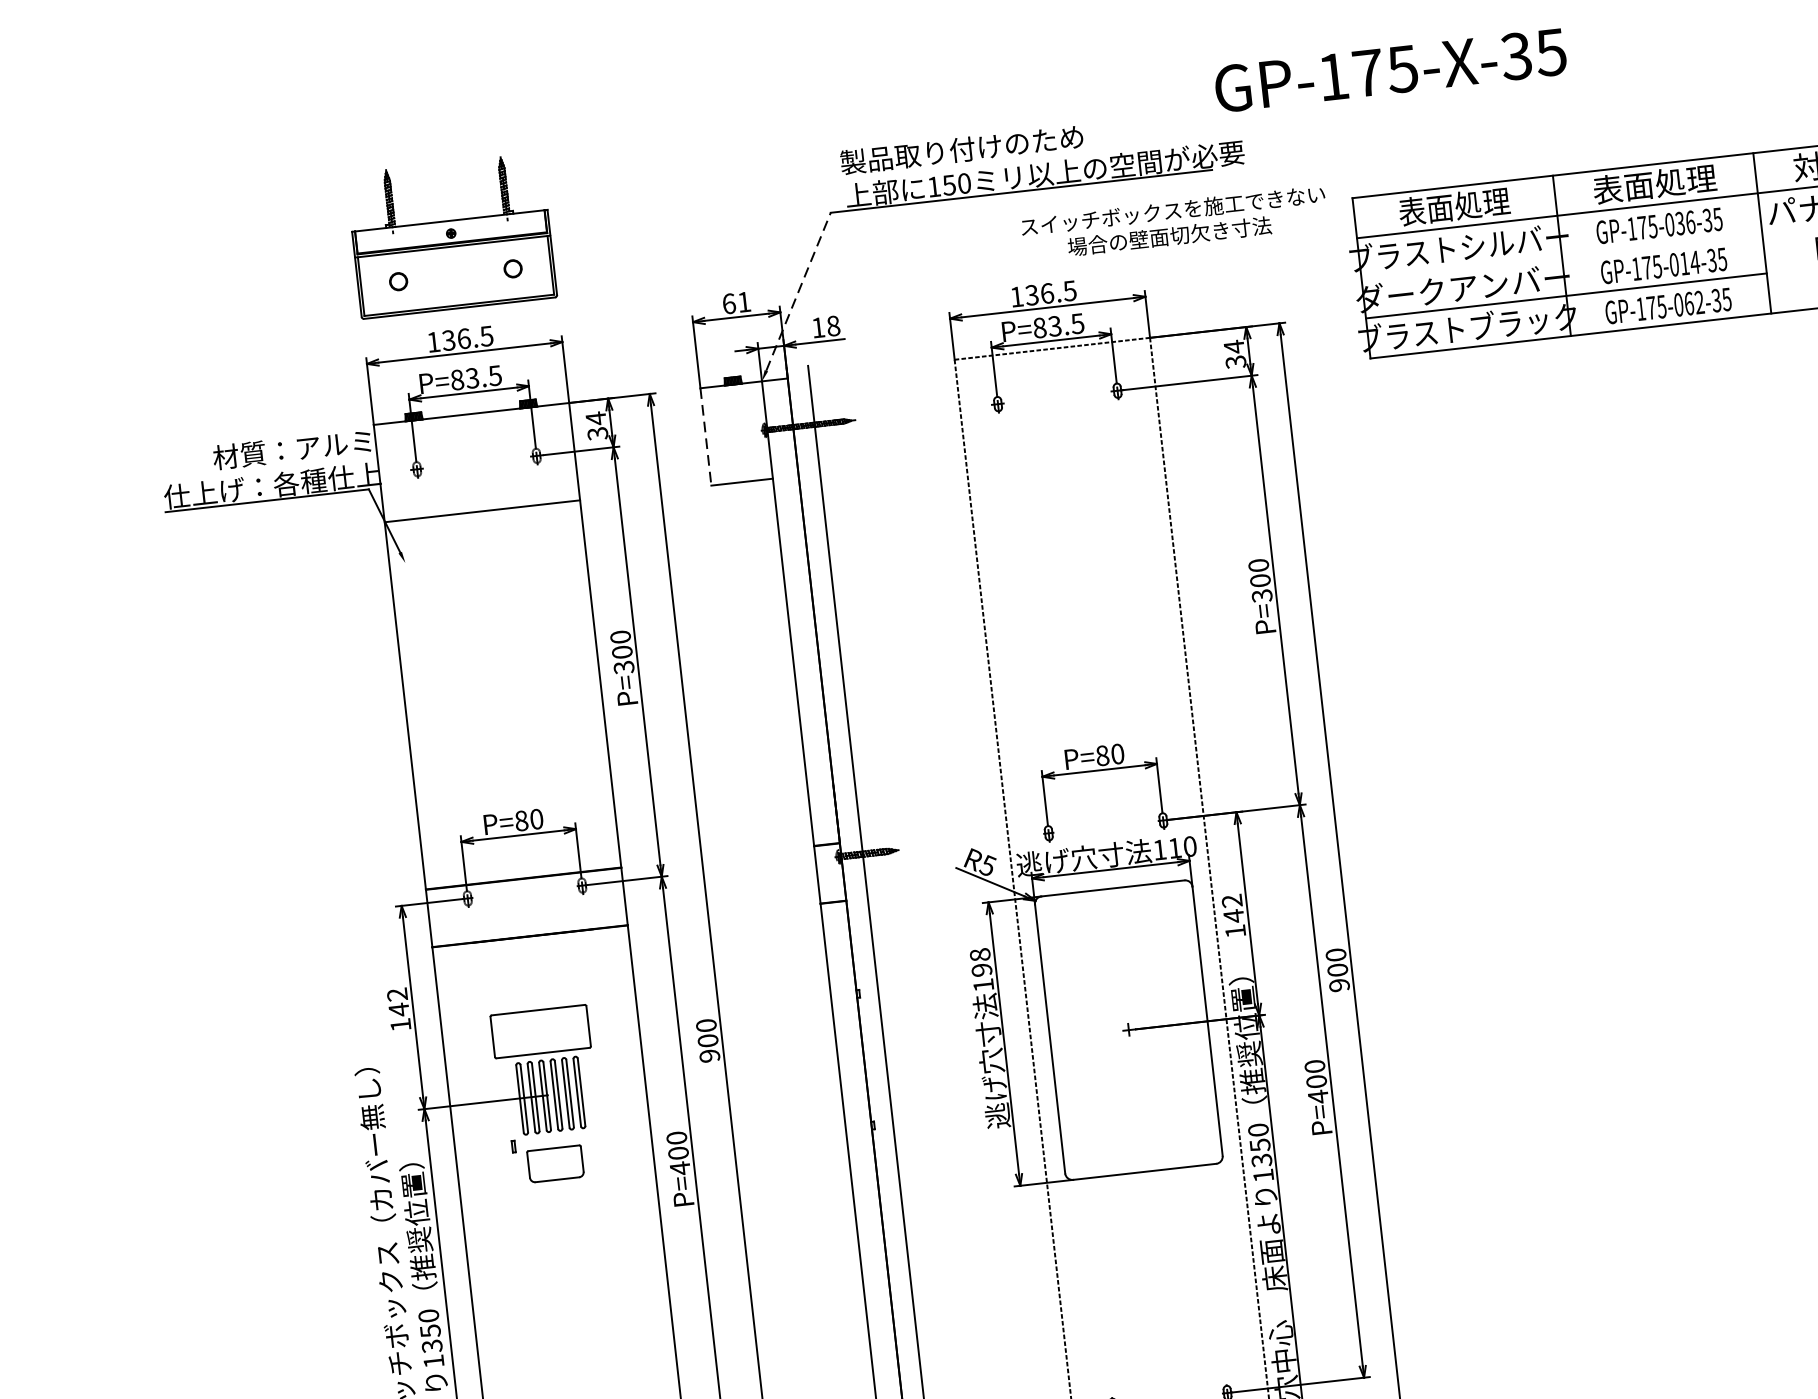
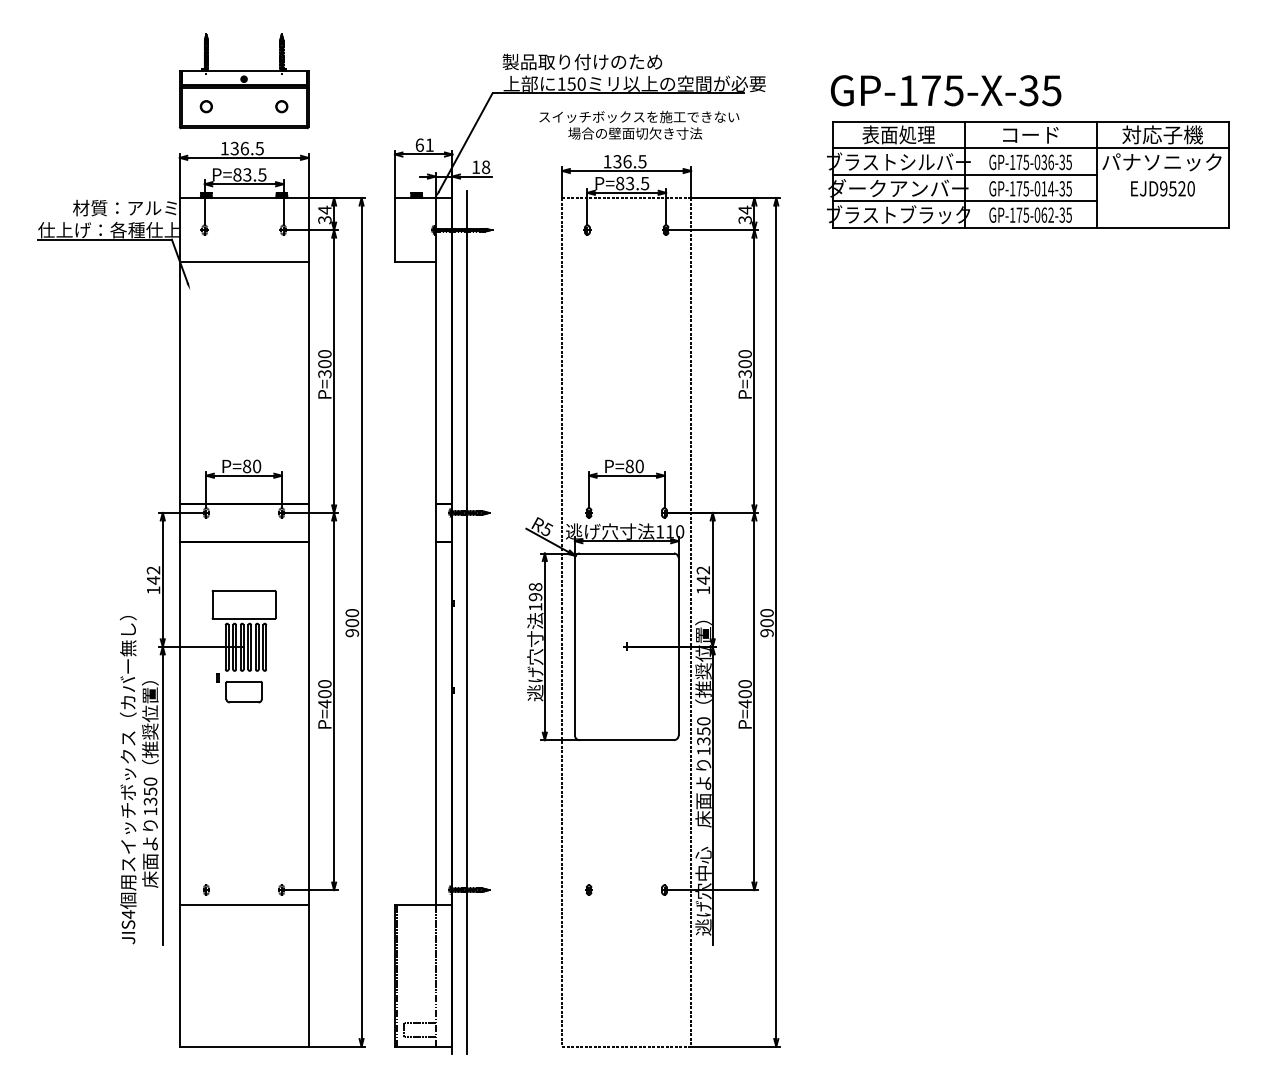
text: (1389, 70) -> (945, 90), moved
text: (1654, 183) -> (1030, 134), 表面処理 -> コード
text: (1174, 223) -> (639, 125), moved
line: (1561, 255) -> (964, 174), added
line: (798, 291) -> (465, 142), dashed -> solid
line: (705, 437) -> (394, 230), dashed -> solid

